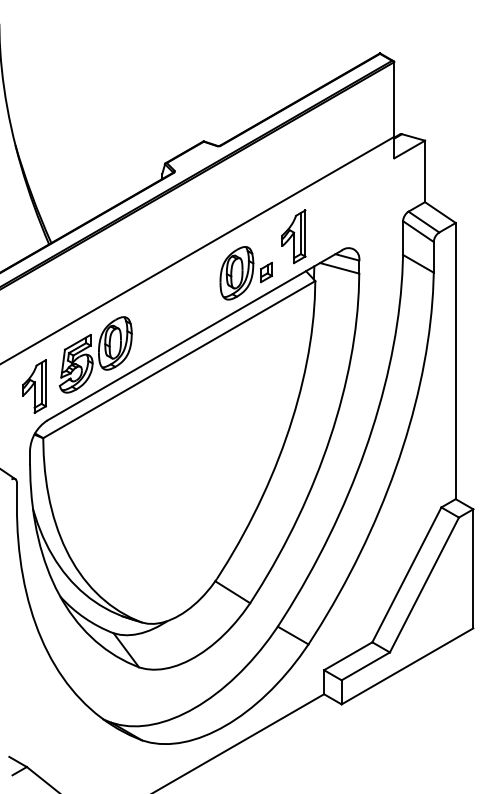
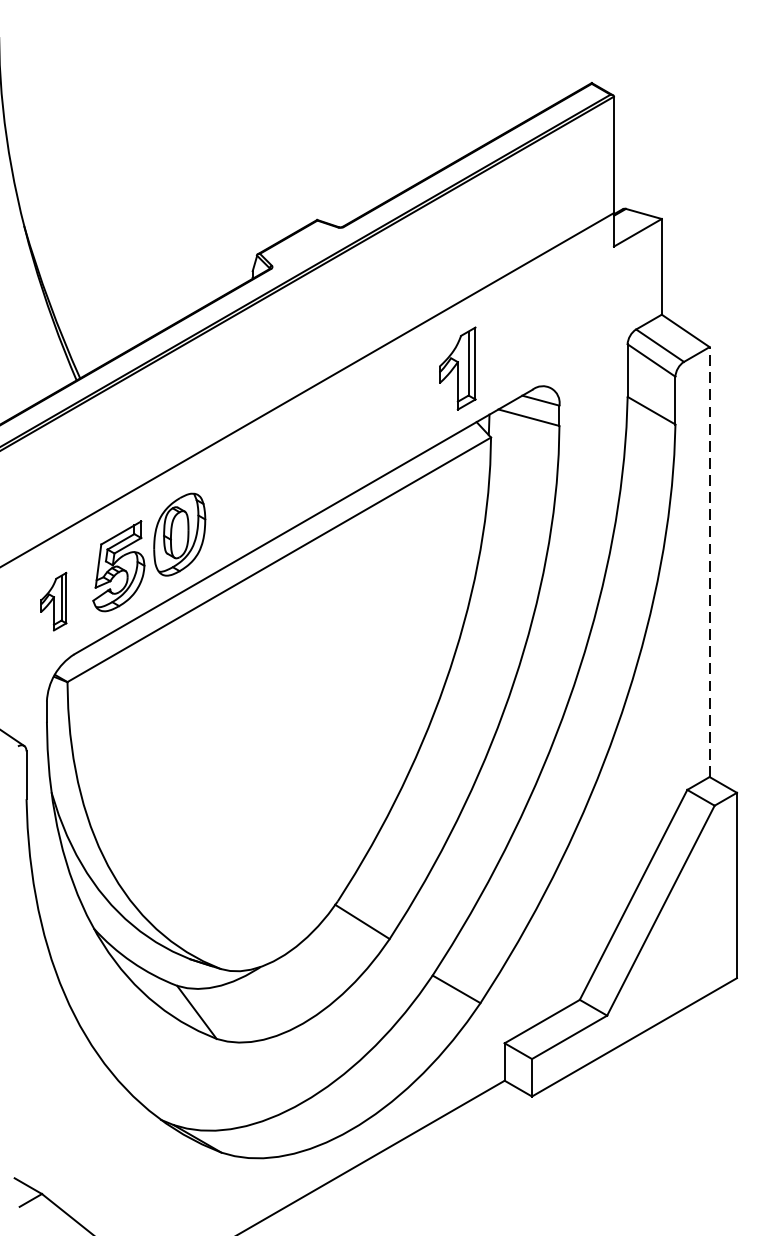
part: (245, 273) -> (382, 425), removed
line: (455, 360) -> (709, 561), solid -> dashed
part: (34, 386) -> (53, 601), size x0.7

